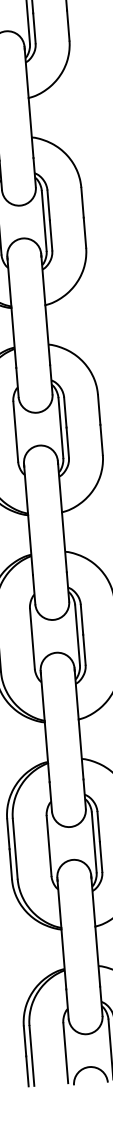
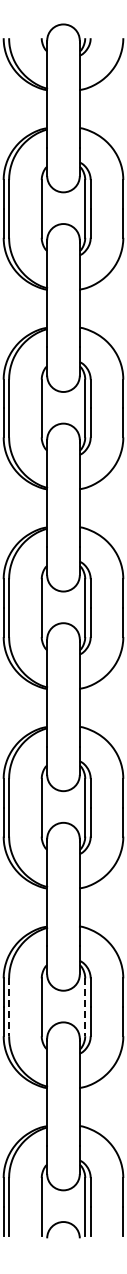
line: (94, 842) -> (85, 1007), solid -> dashed
line: (15, 848) -> (9, 1007), solid -> dashed

